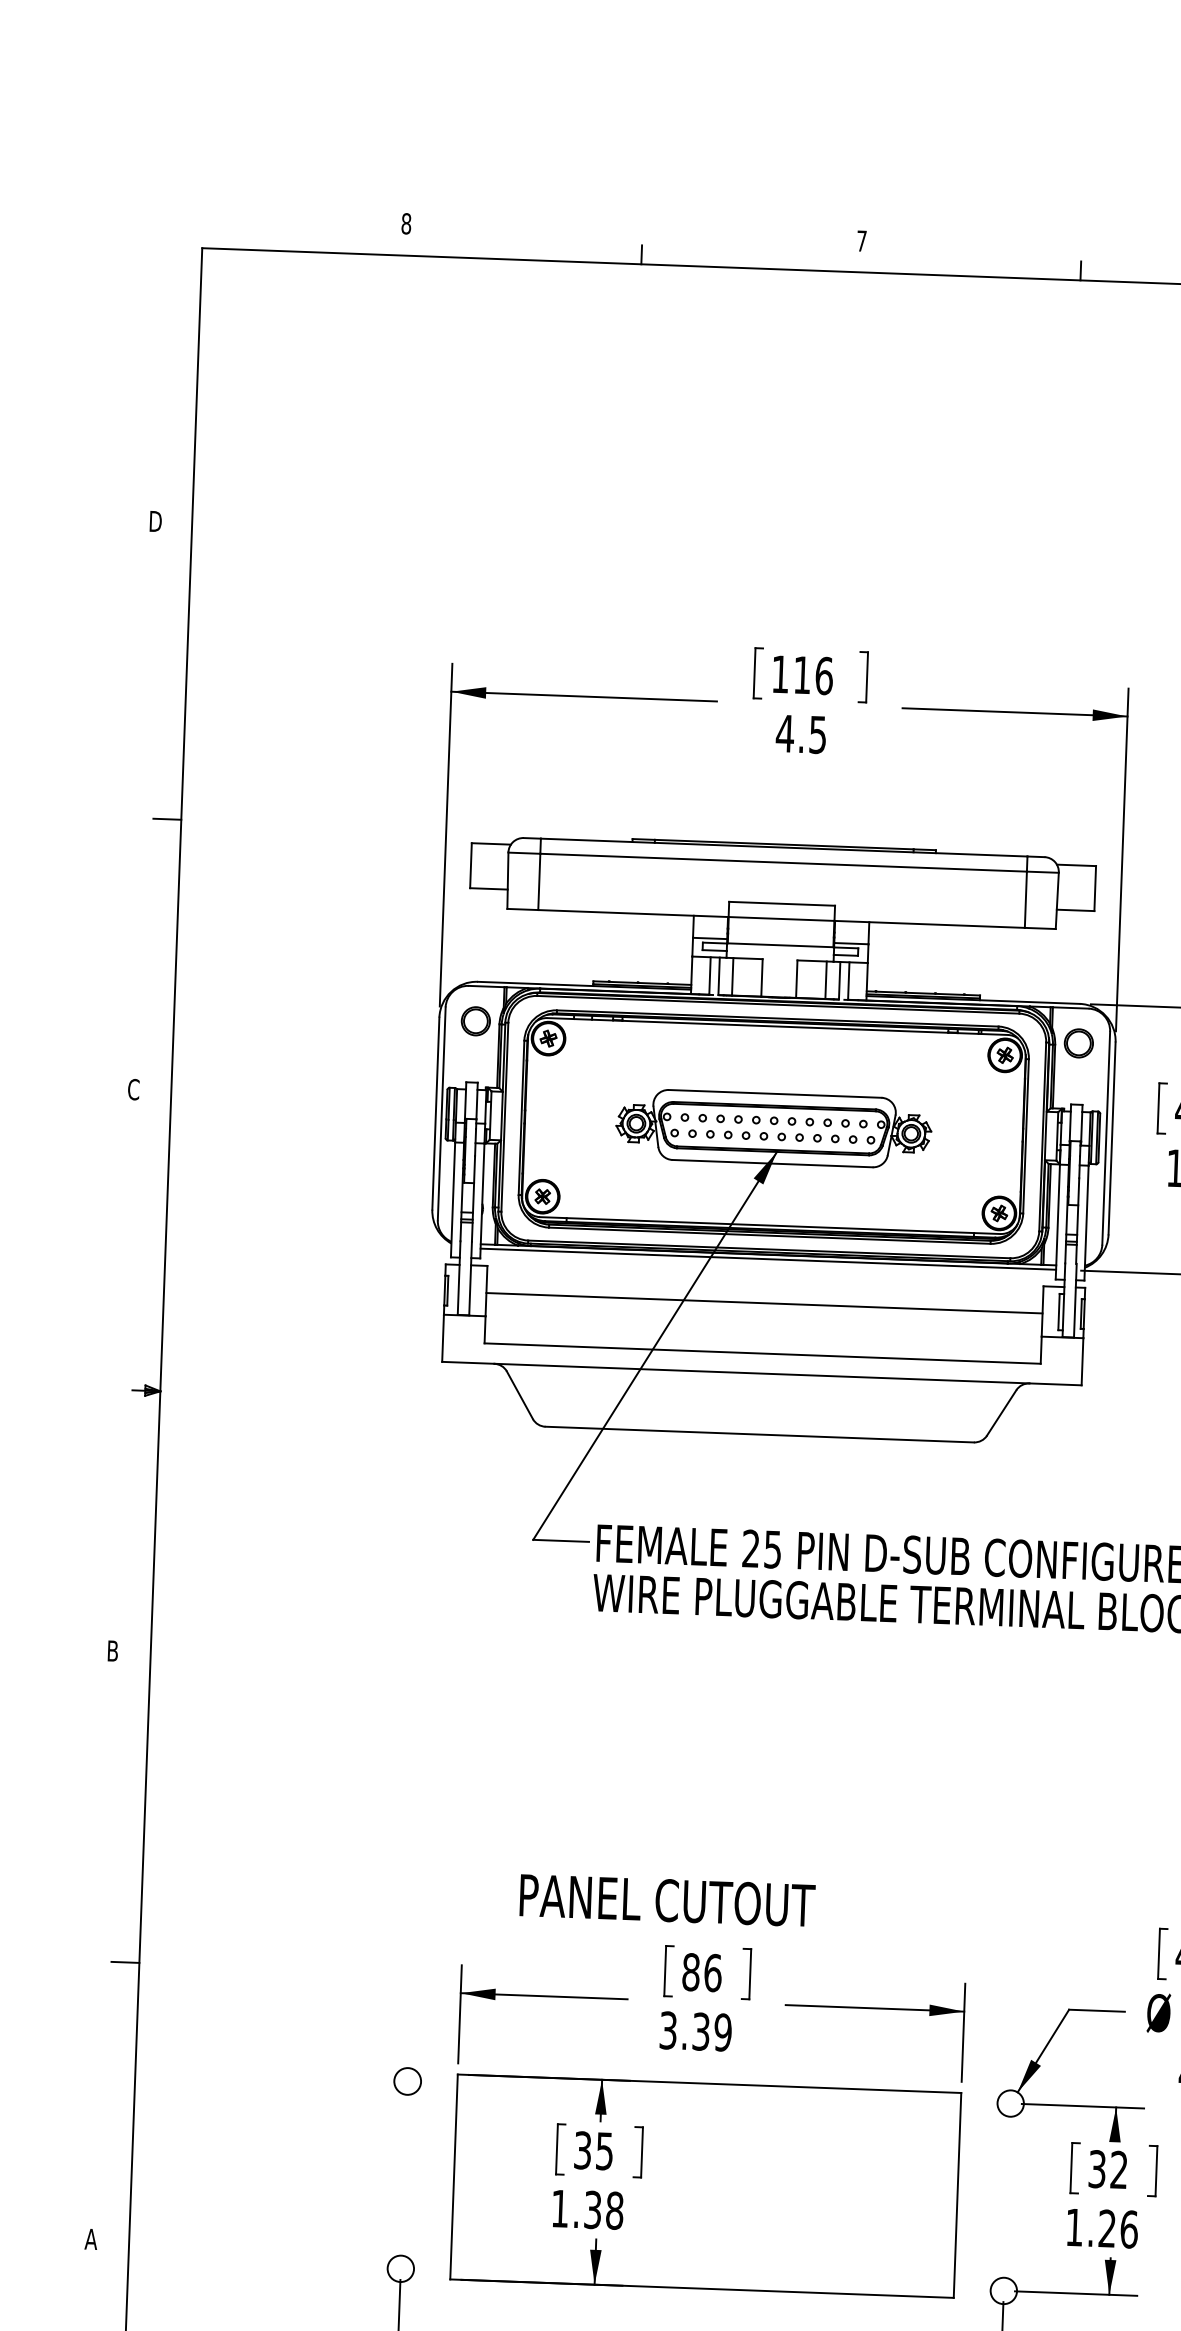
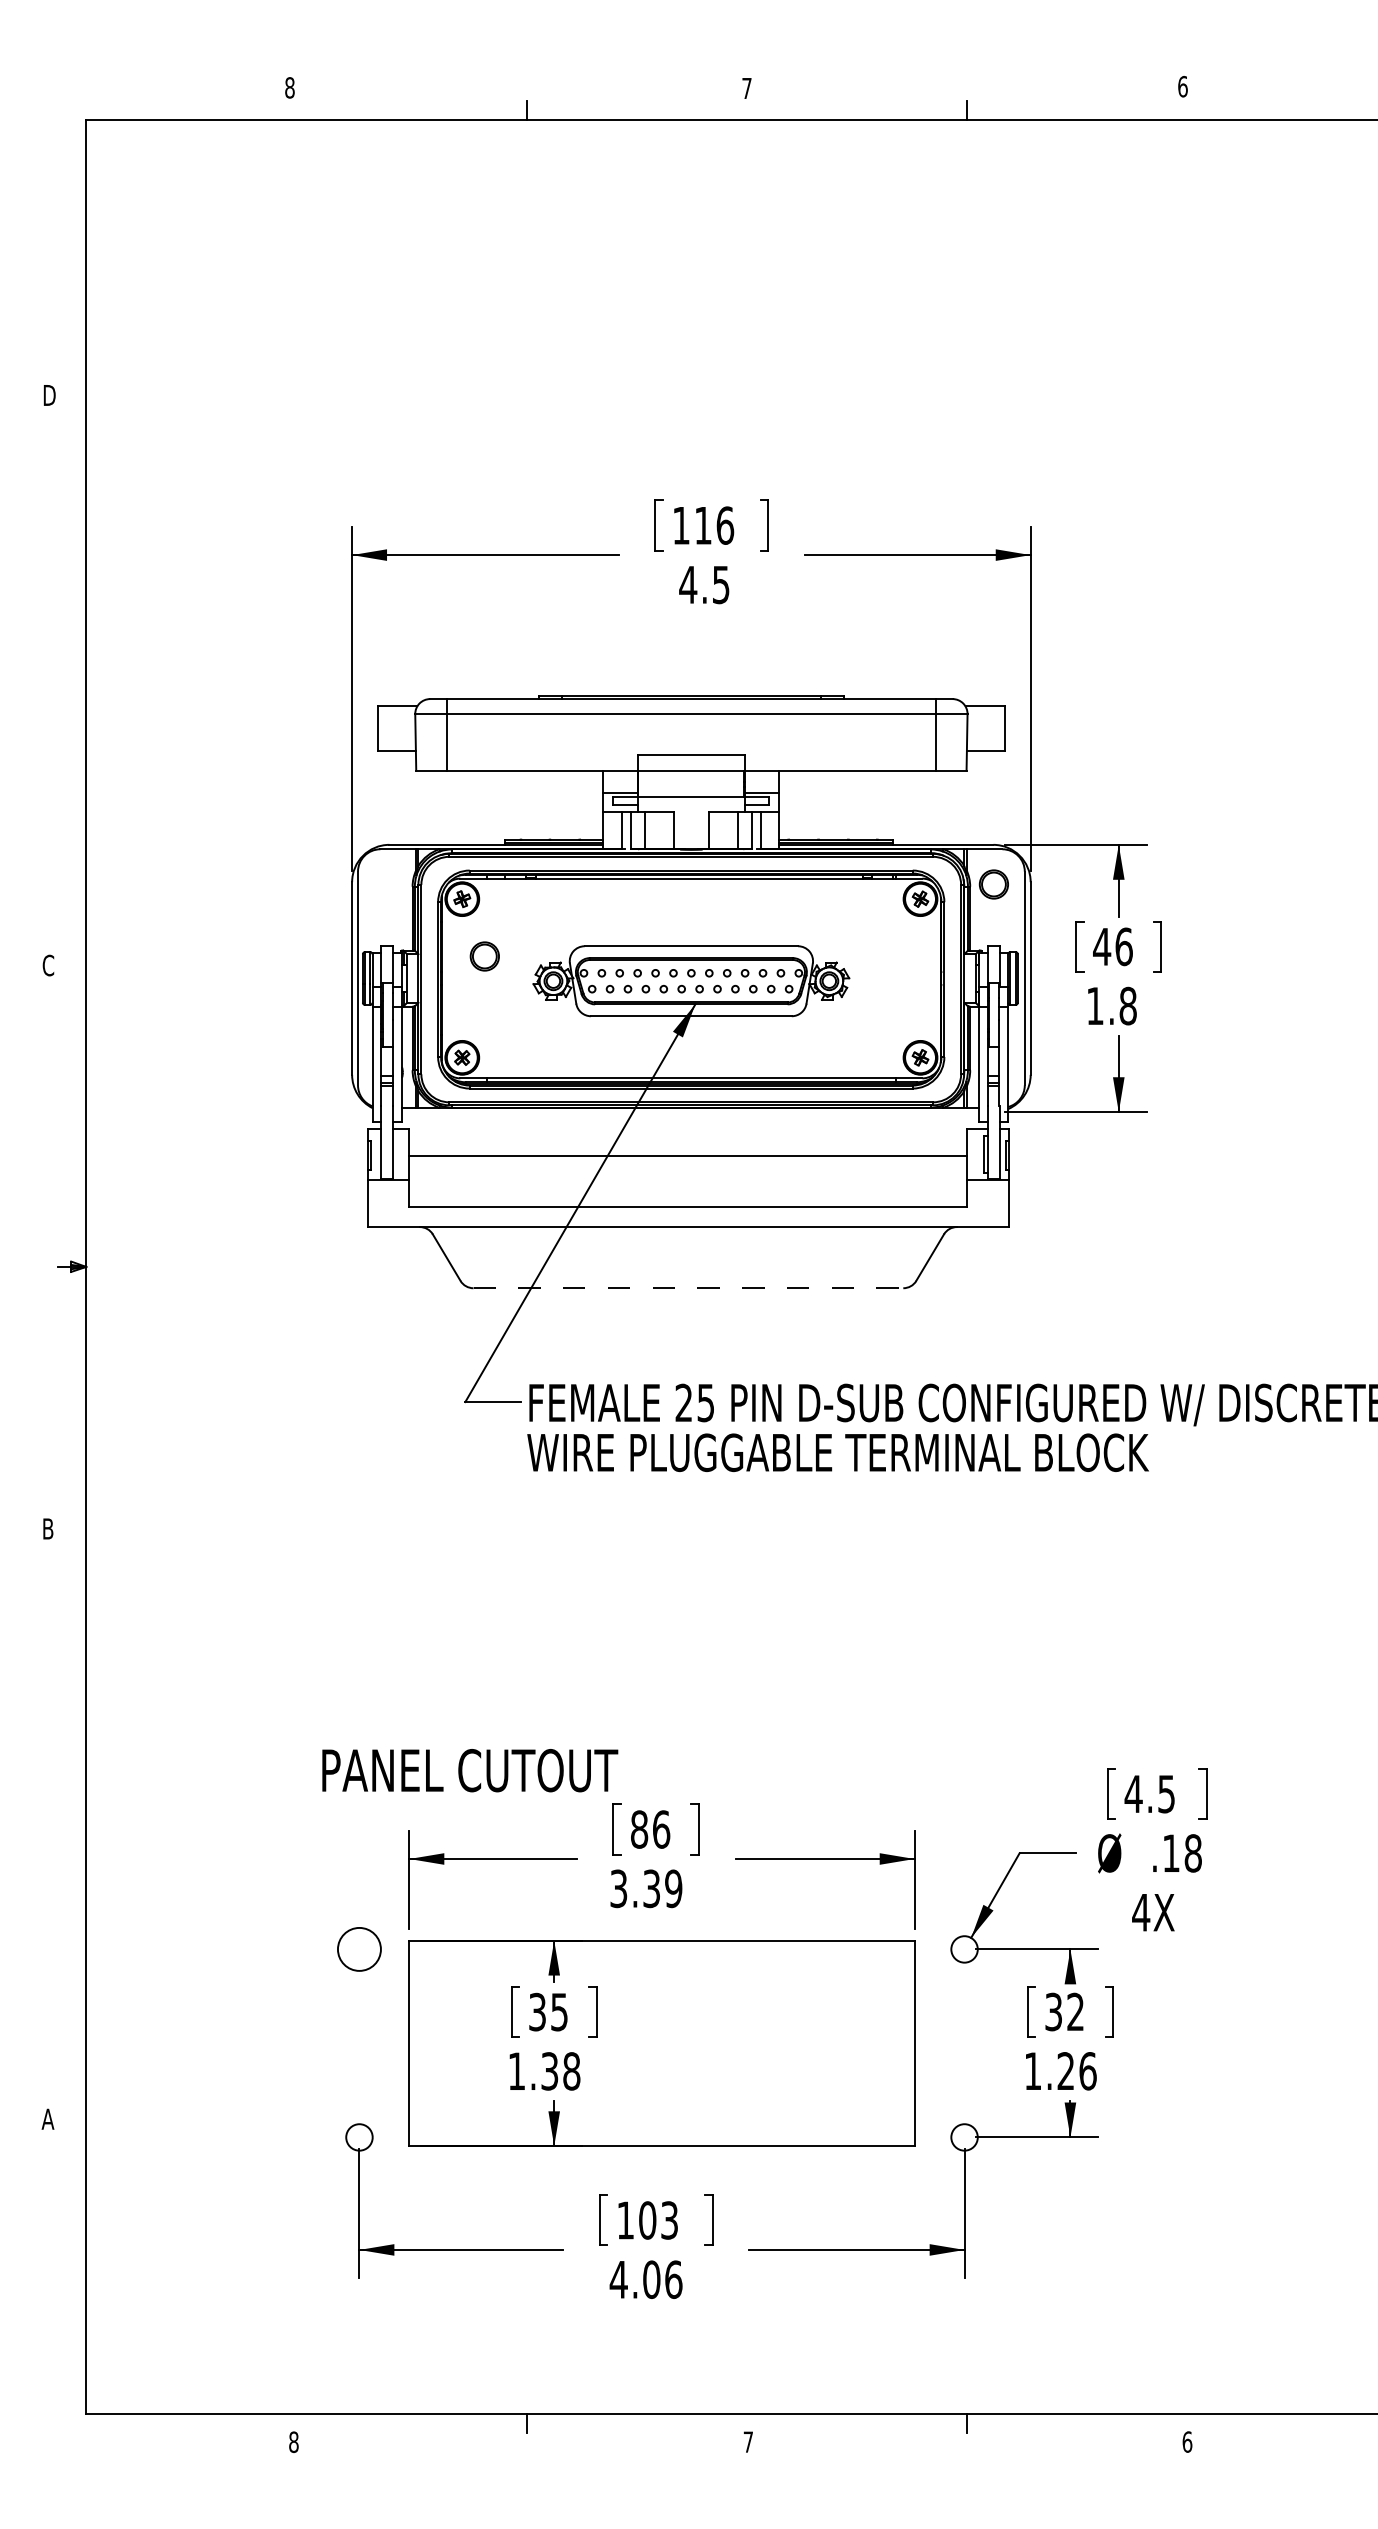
line: (167, 819) -> (72, 693), removed
part: (475, 1021) -> (484, 956), moved
line: (768, 1259) -> (690, 1112), removed
line: (759, 1434) -> (688, 1288), solid -> dashed
text: (667, 1900) -> (470, 1770), moved
line: (125, 1962) -> (72, 1840), removed
circle: (407, 2081) -> (359, 1949), size x1.6

